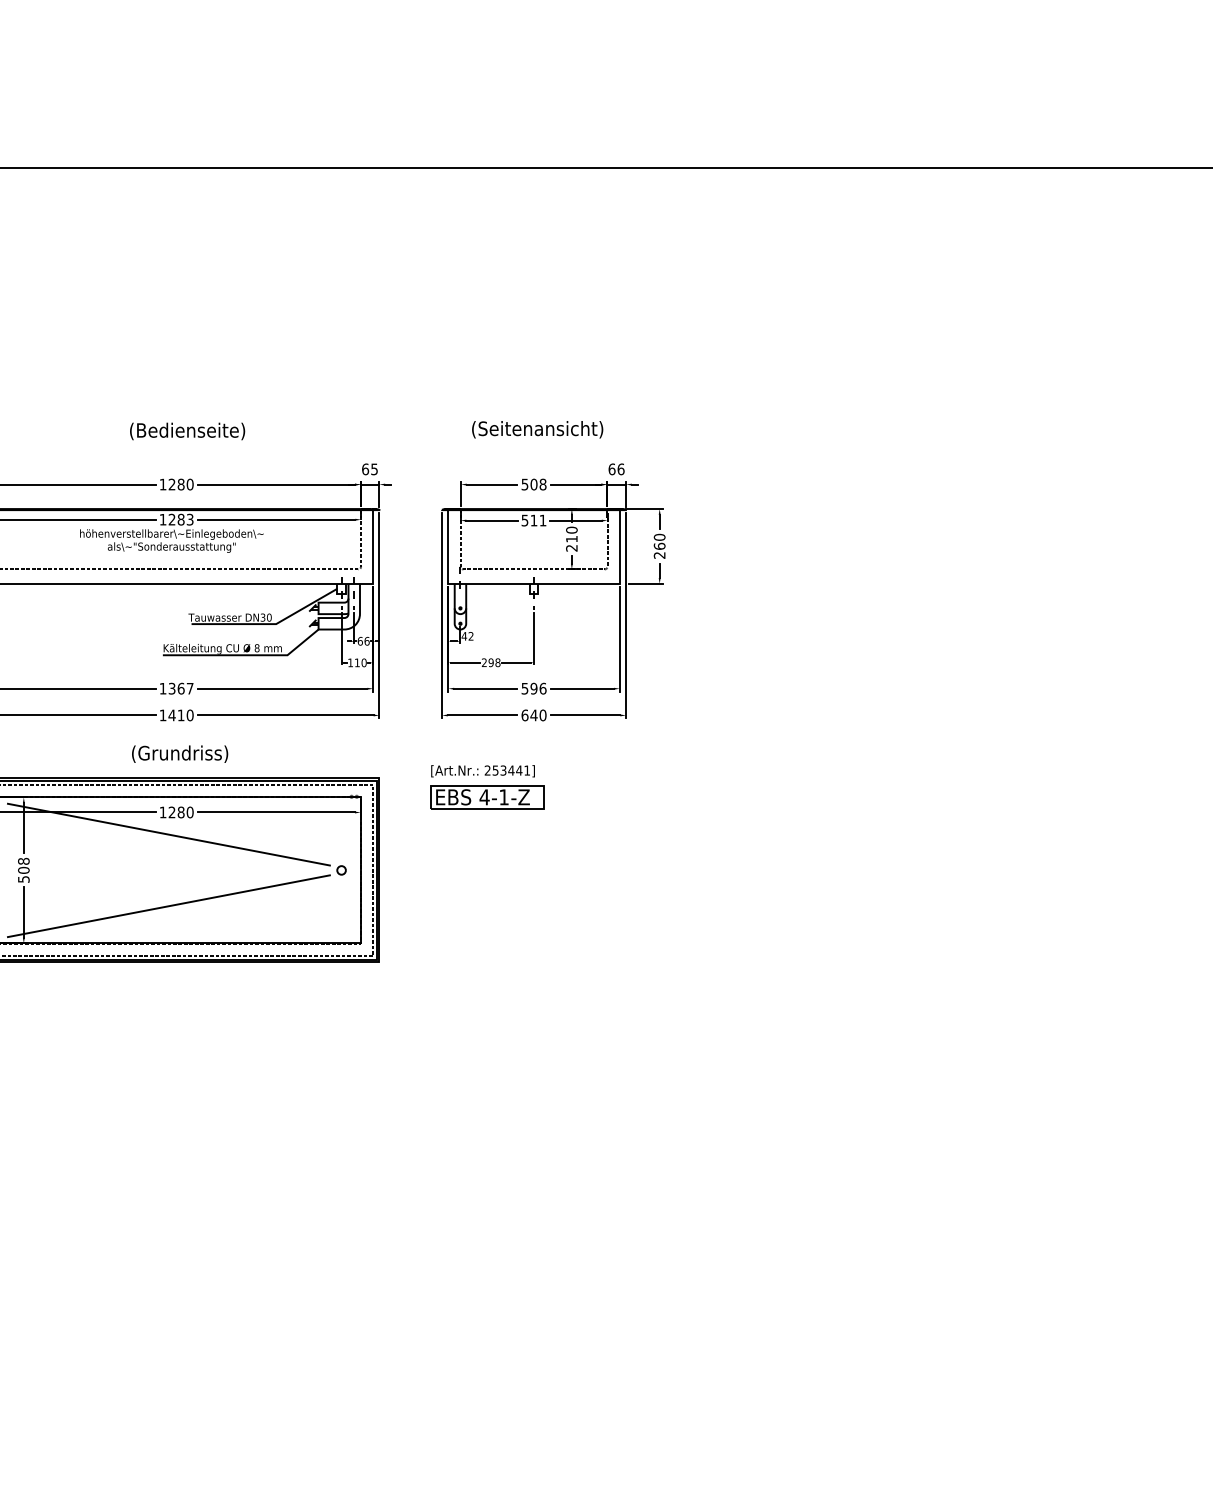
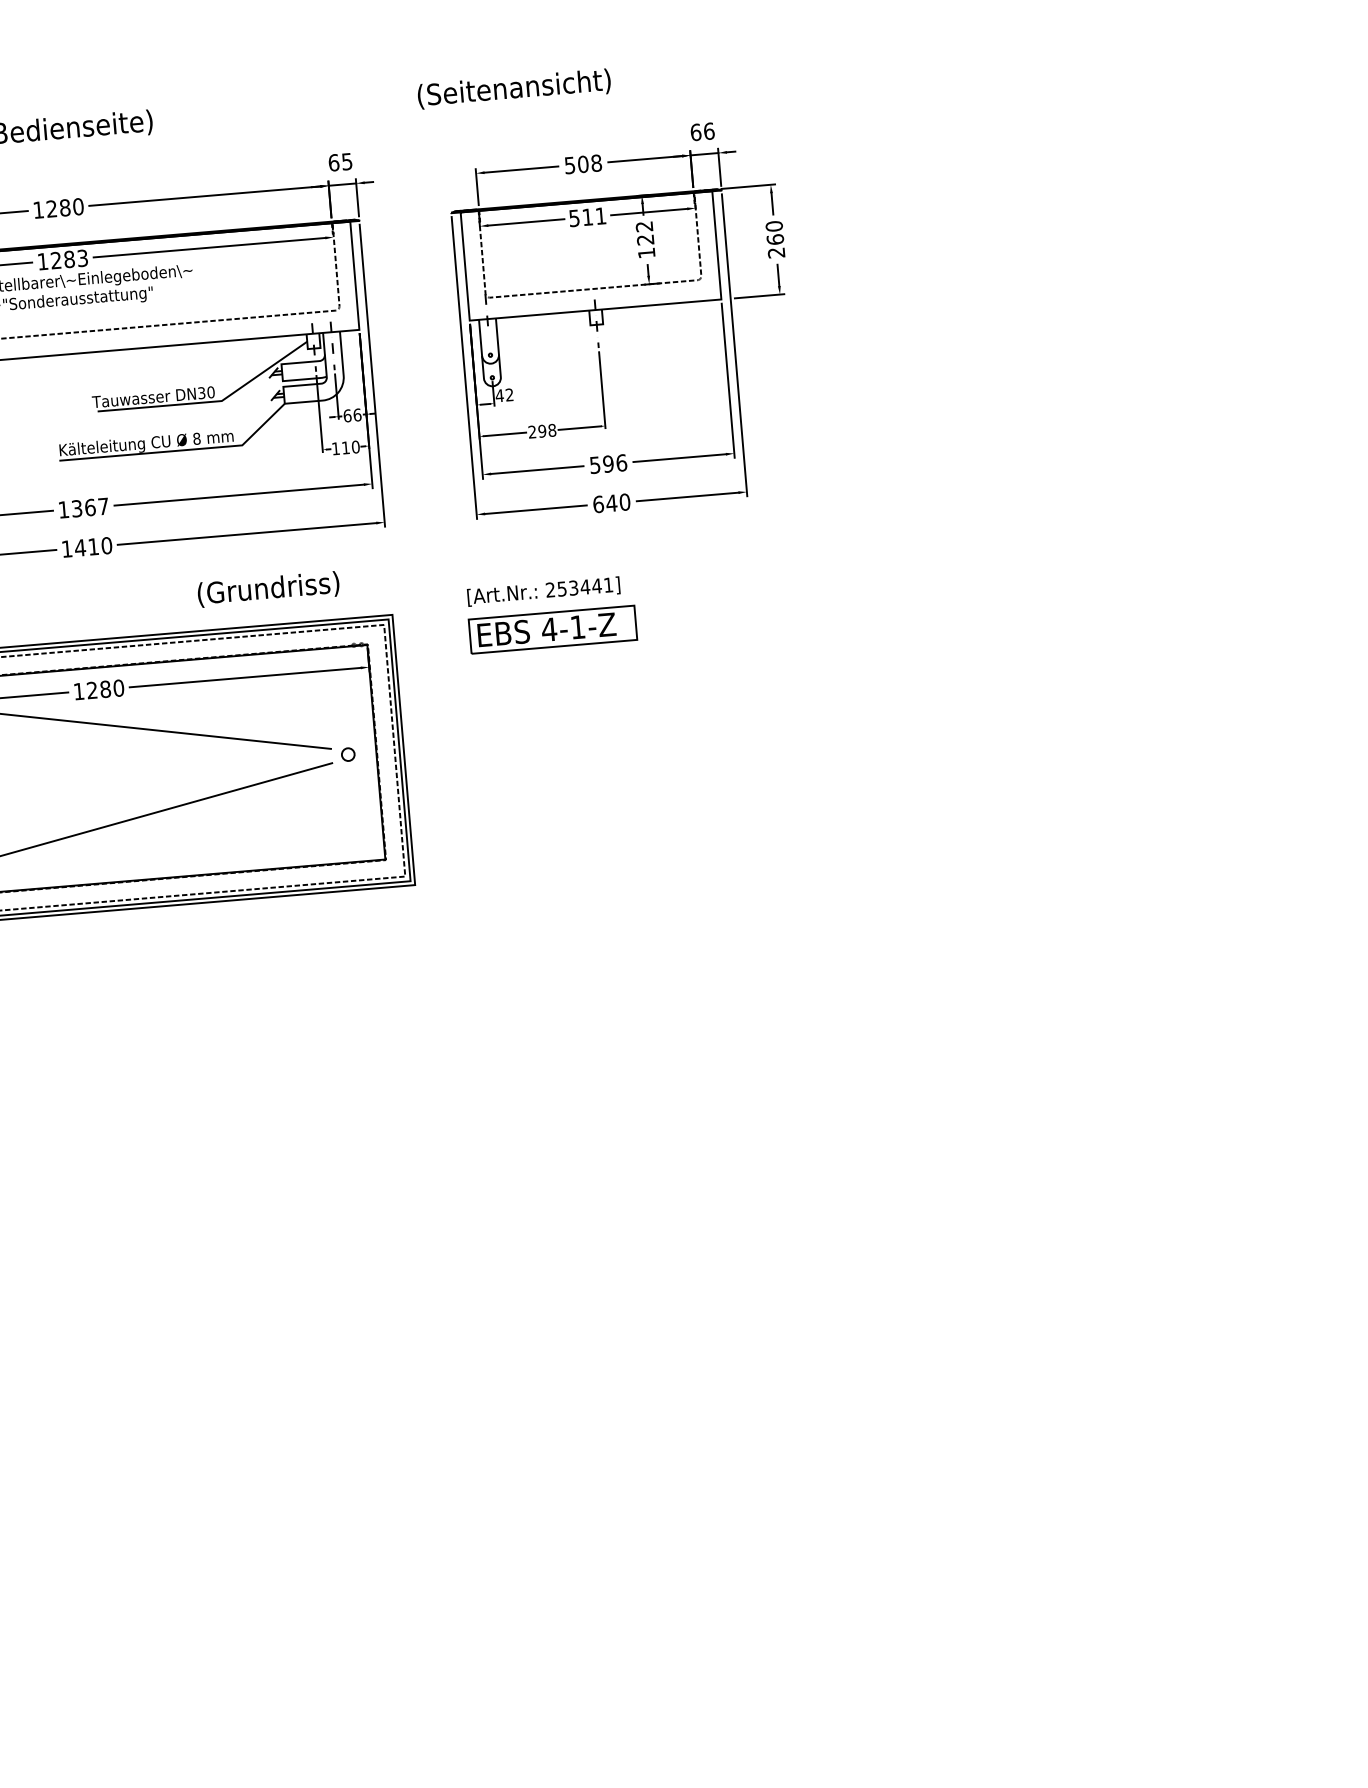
text: (537, 429) -> (514, 88), moved
text: (571, 538) -> (644, 238), 210 -> 122
text: (180, 753) -> (269, 588), moved

